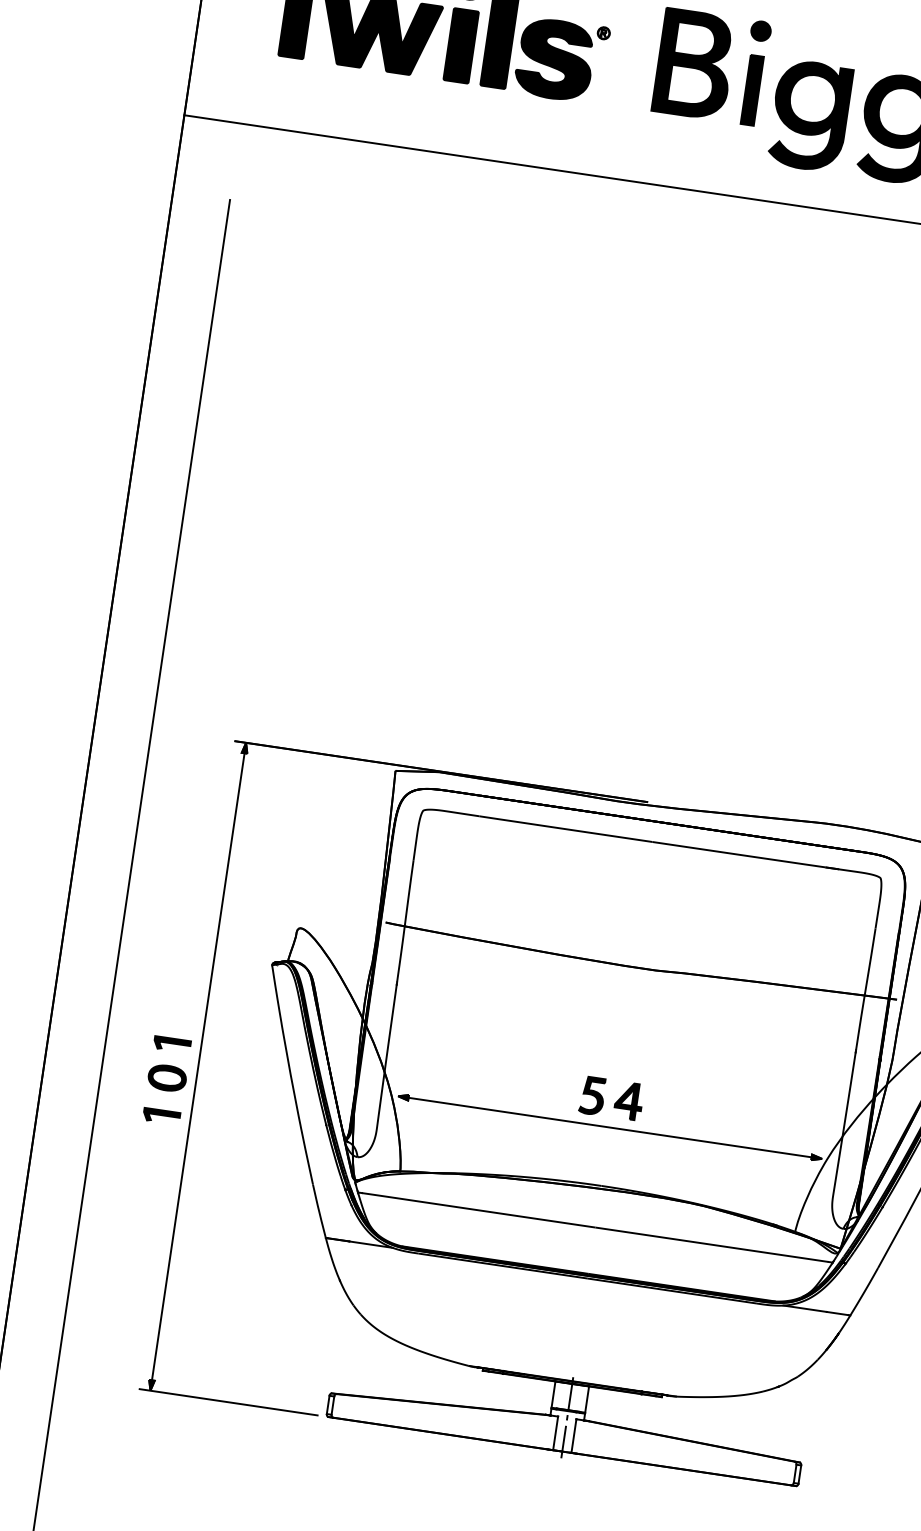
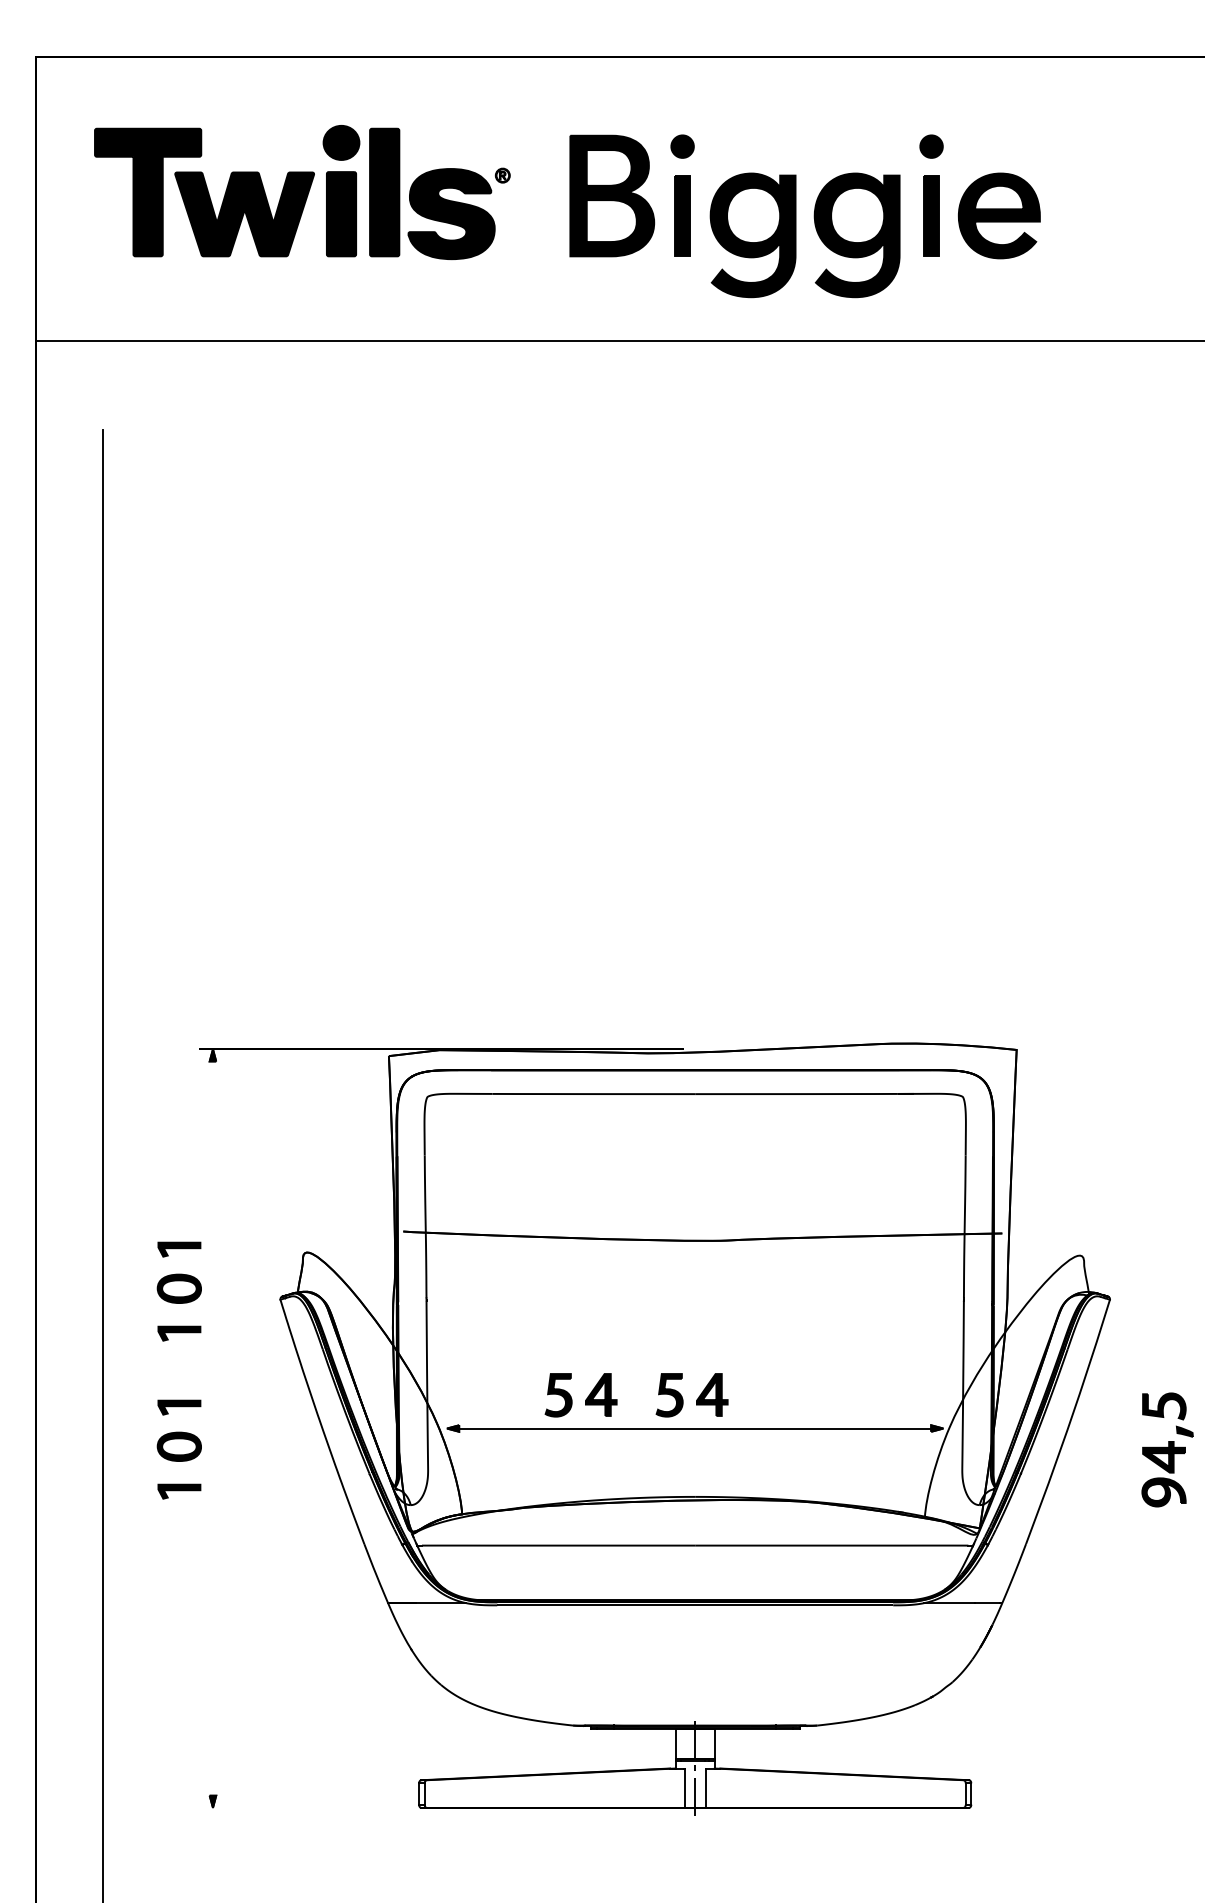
part: (186, 945) -> (178, 1291), added
line: (197, 1066) -> (212, 1428), removed
part: (520, 1088) -> (585, 1399), added
line: (228, 1401) -> (304, 1807), removed

